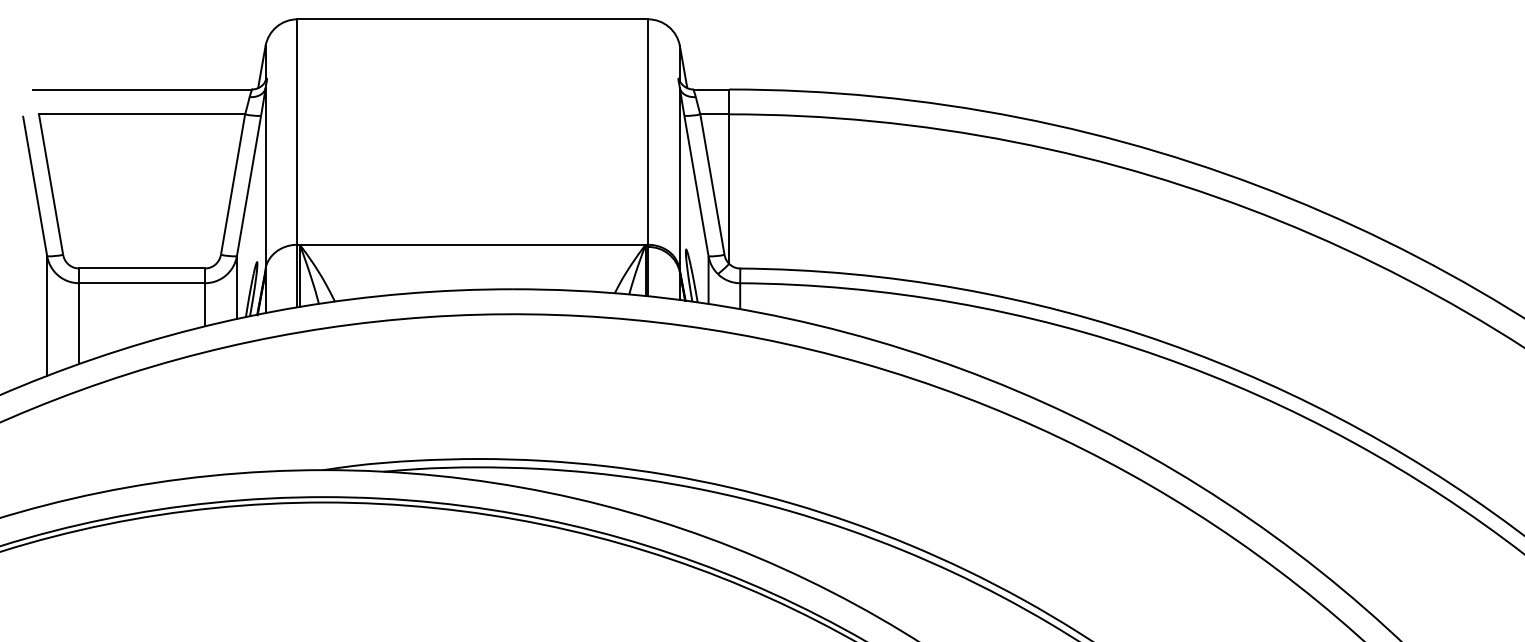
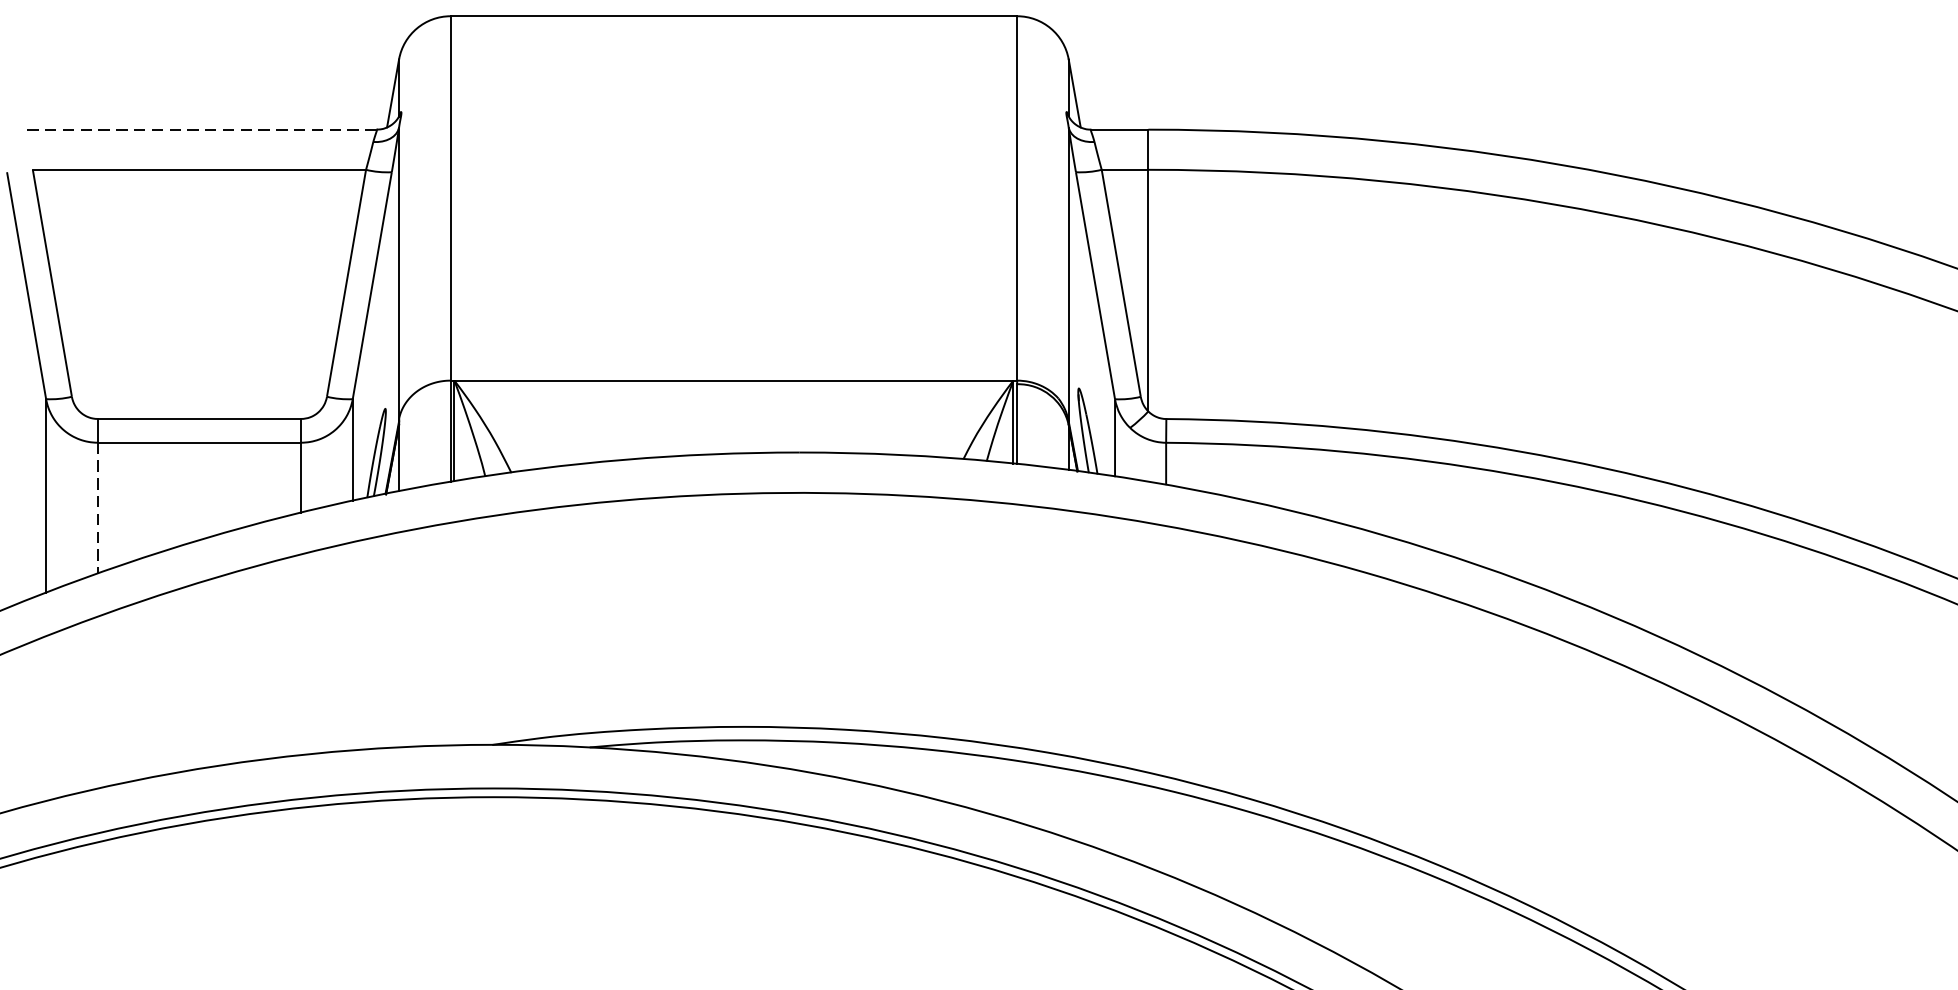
line: (141, 89) -> (198, 129), solid -> dashed
line: (79, 324) -> (98, 509), solid -> dashed

